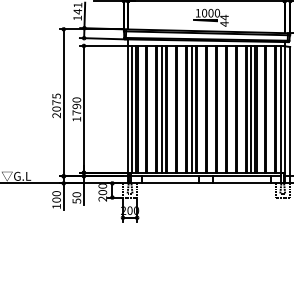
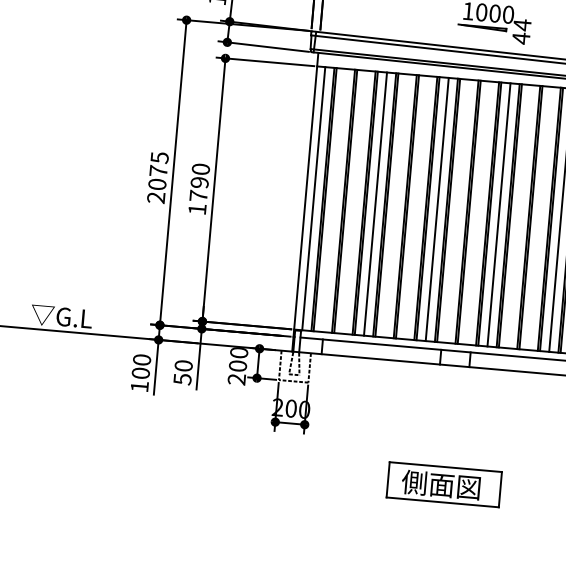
line: (221, 108) -> (499, 213), added
part: (205, 240) -> (442, 484), added

